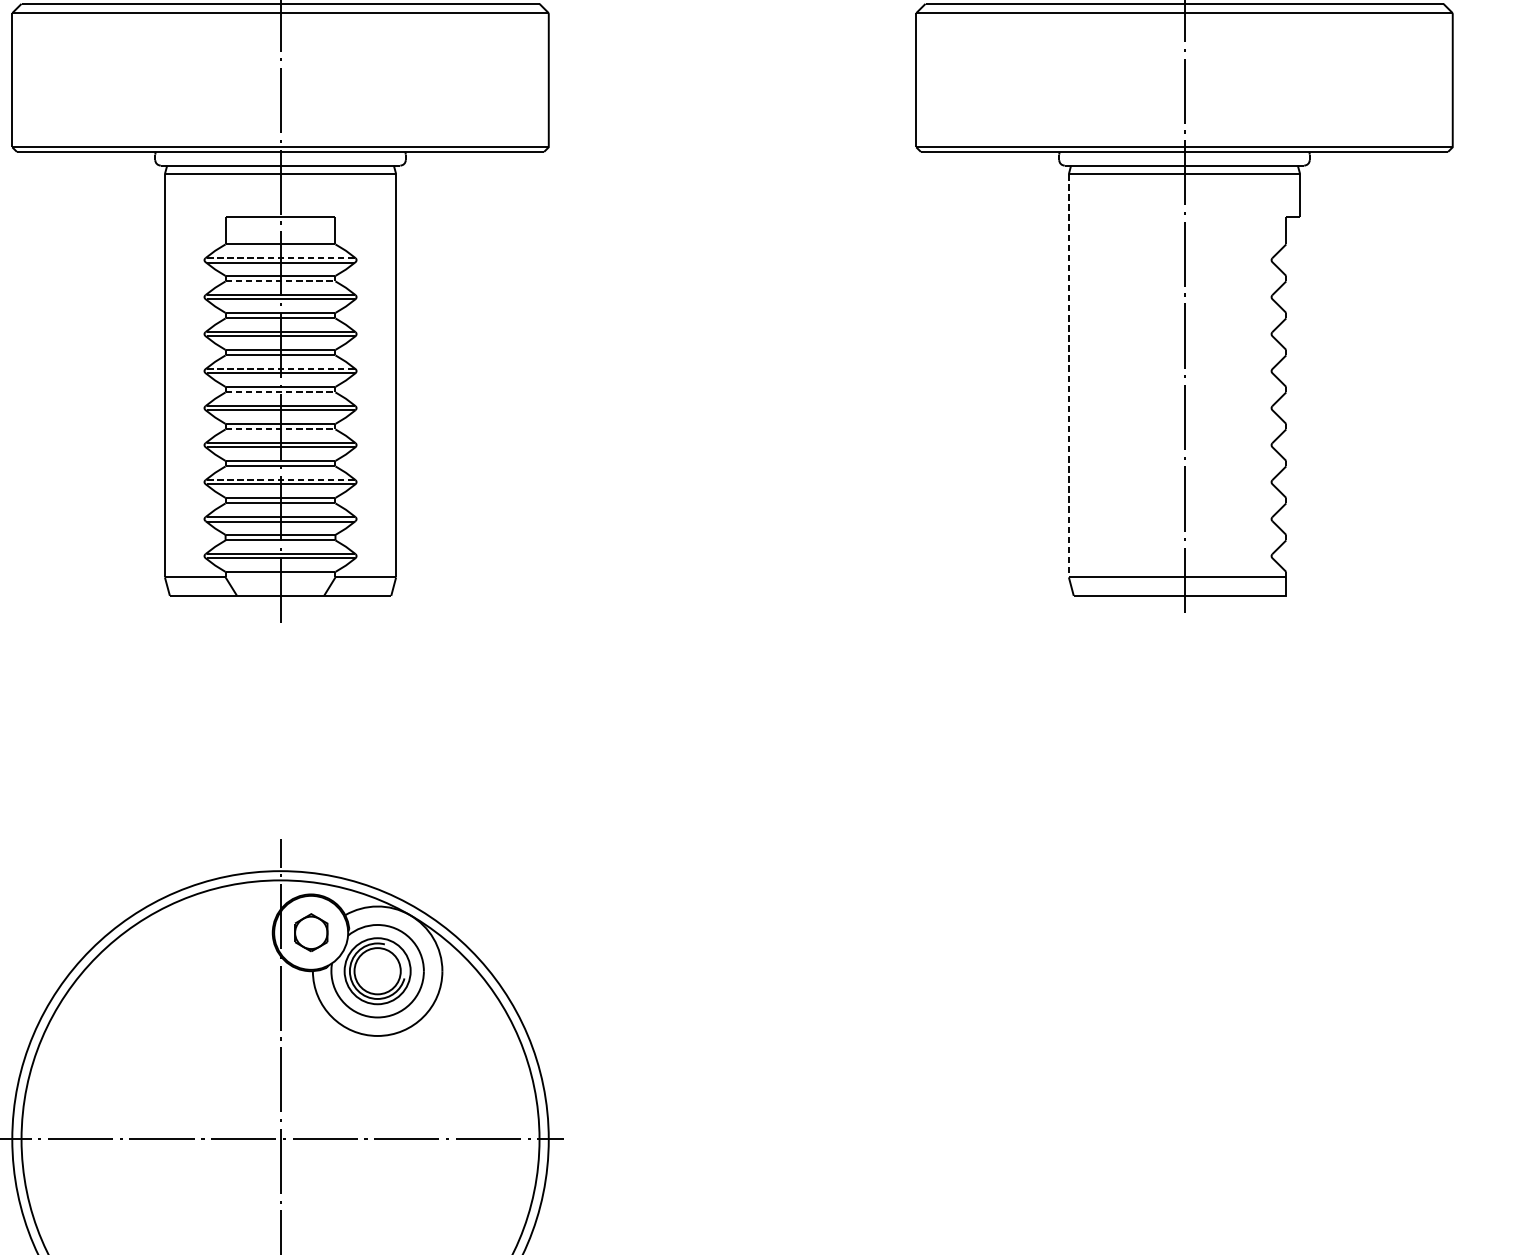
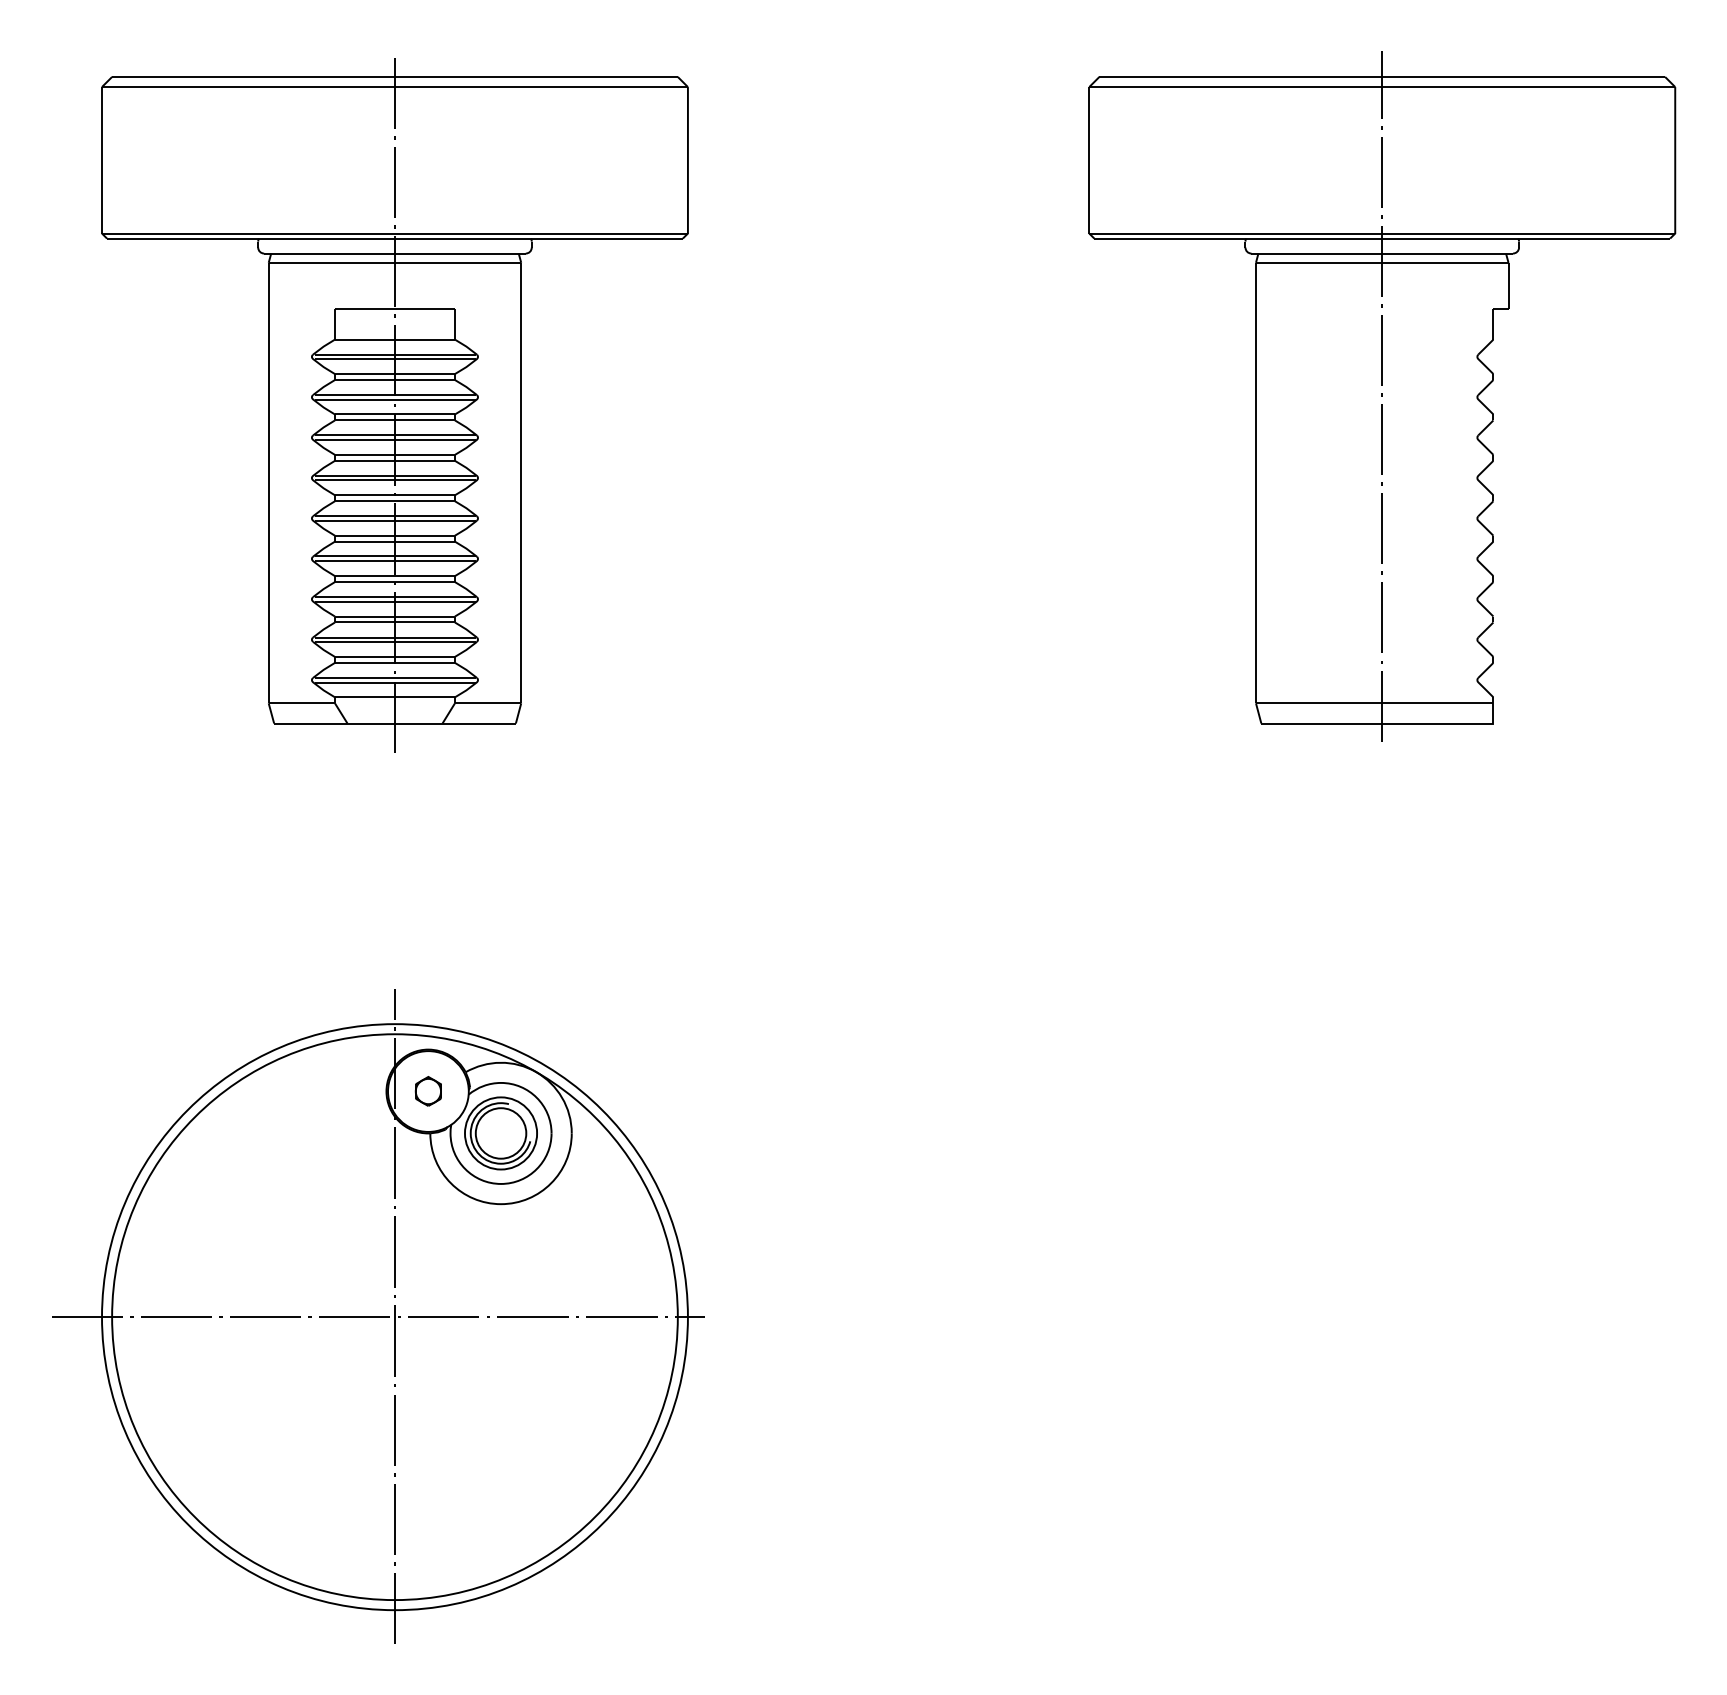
line: (281, 258) -> (395, 354), dashed -> solid
line: (281, 281) -> (395, 380), dashed -> solid
line: (281, 368) -> (395, 475), dashed -> solid
line: (1068, 376) -> (1255, 483), dashed -> solid
line: (281, 392) -> (395, 501), dashed -> solid
line: (281, 429) -> (395, 541), dashed -> solid
line: (281, 479) -> (395, 596), dashed -> solid
part: (310, 932) -> (427, 1091), size x0.71

